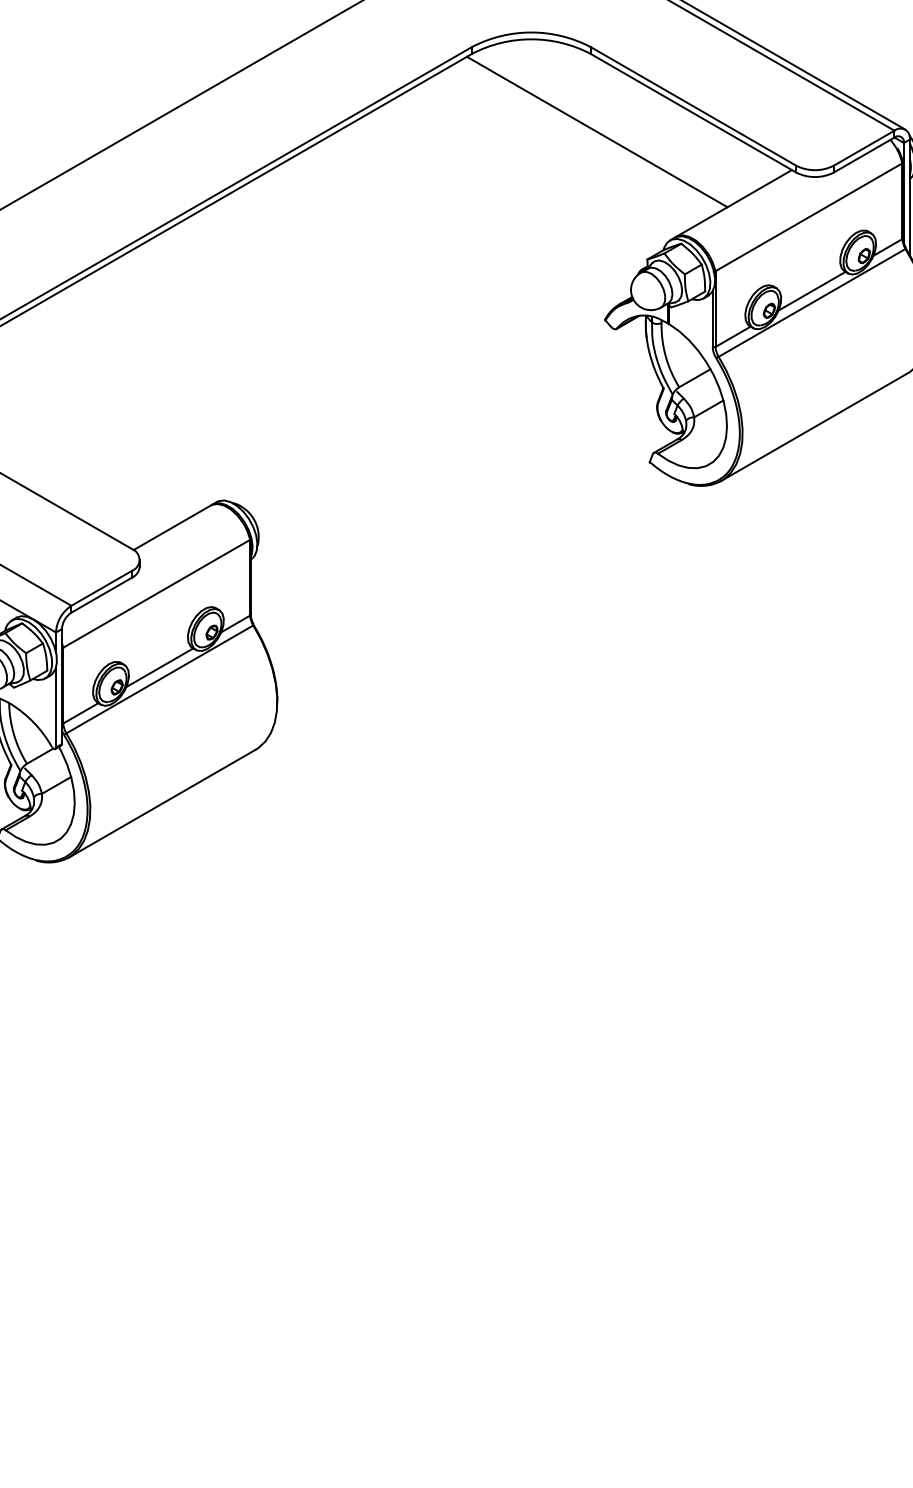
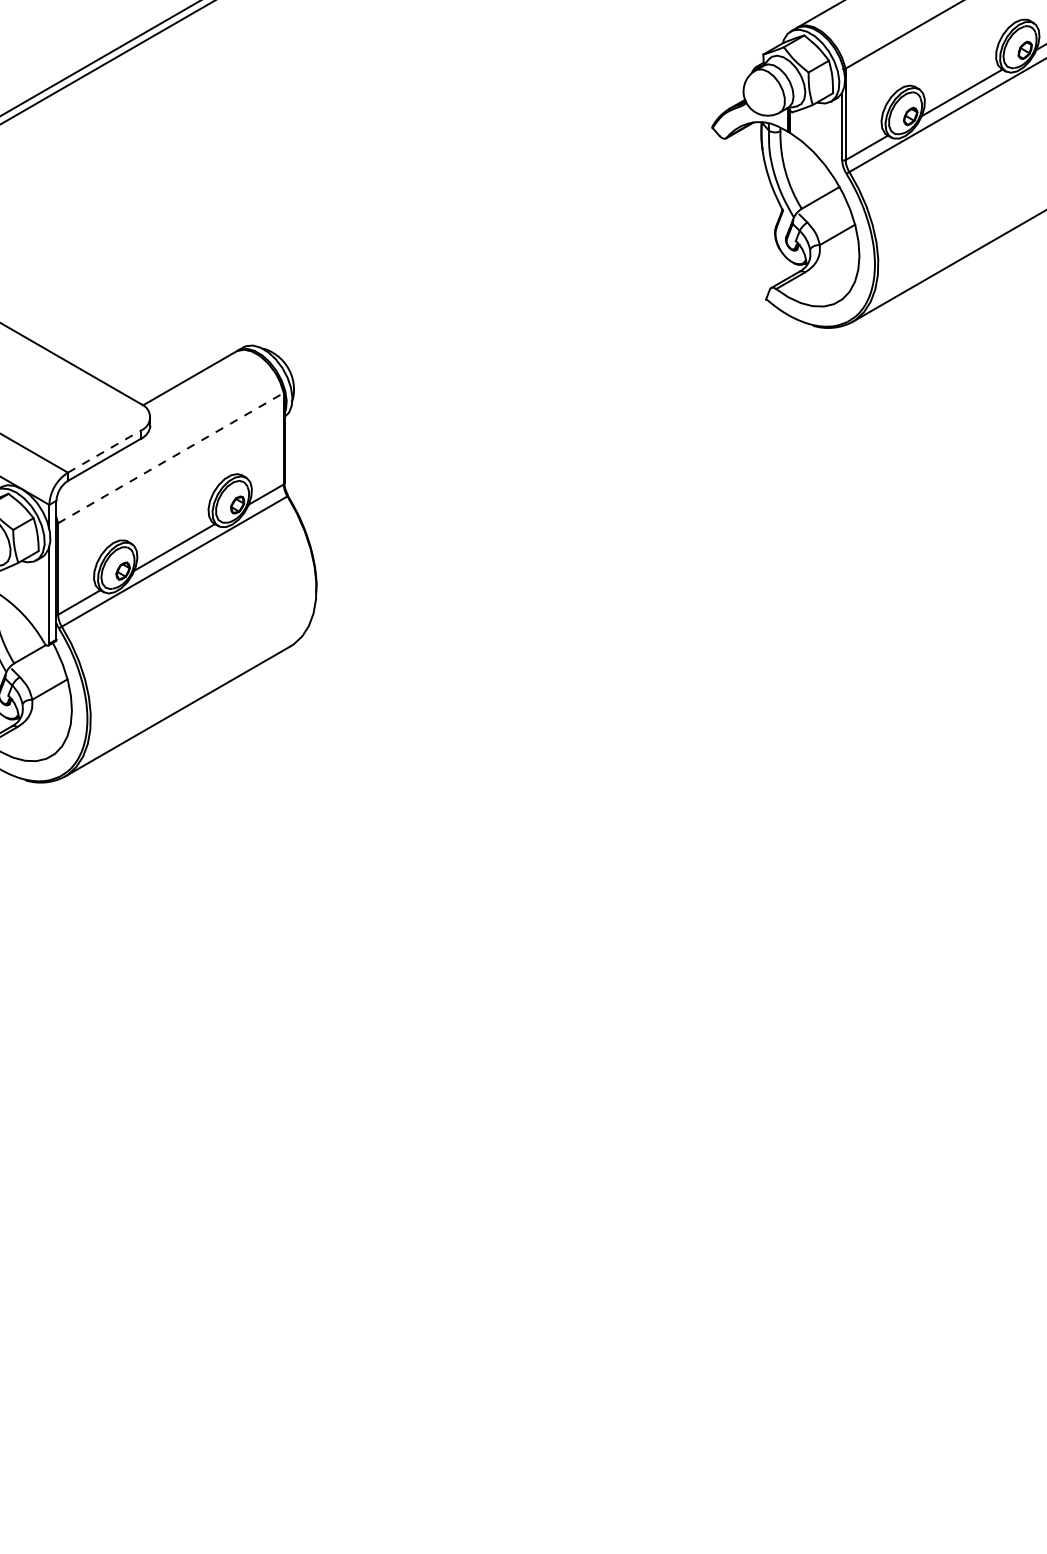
line: (101, 588) -> (104, 451), solid -> dashed
line: (156, 593) -> (170, 457), solid -> dashed

